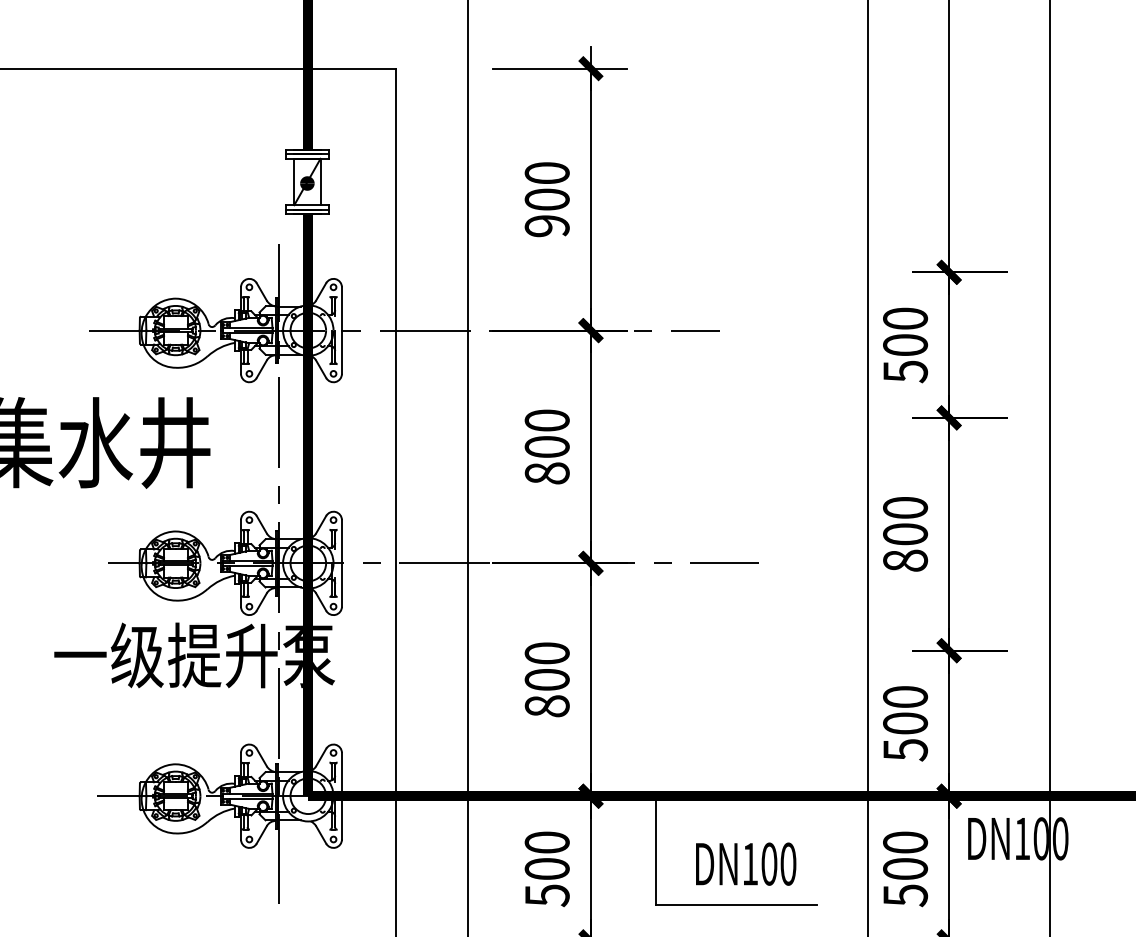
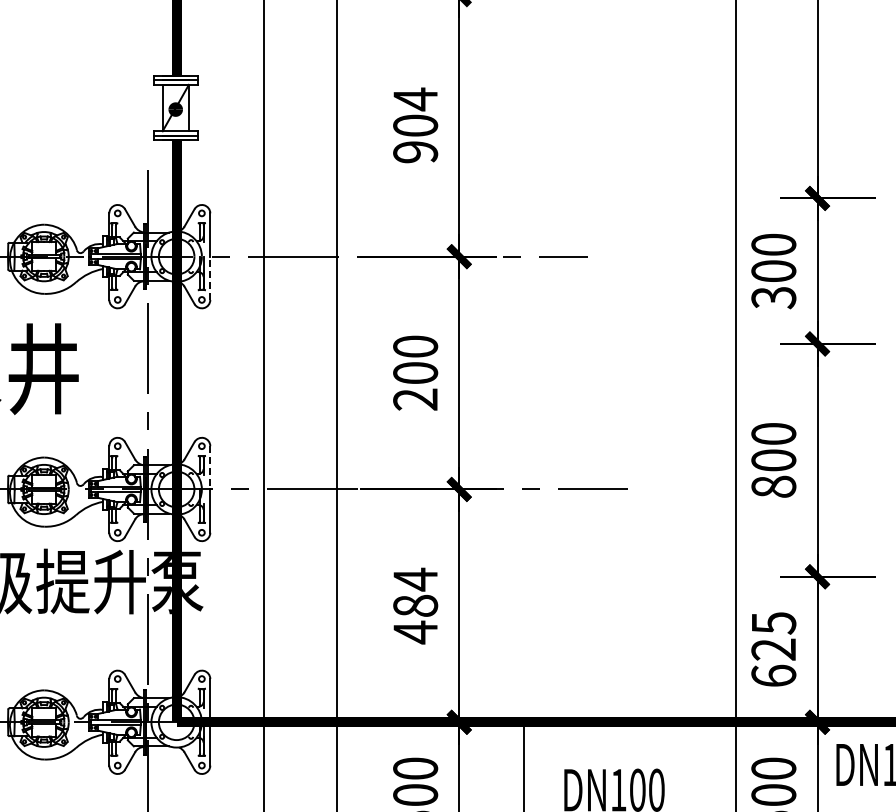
text: (546, 173) -> (414, 99), 900 -> 904
line: (341, 352) -> (209, 278), solid -> dashed
text: (905, 371) -> (773, 297), 500 -> 300
text: (546, 473) -> (414, 399), 800 -> 200
line: (341, 541) -> (209, 467), solid -> dashed
text: (546, 679) -> (414, 605), 800 -> 484
text: (905, 723) -> (773, 649), 500 -> 625

